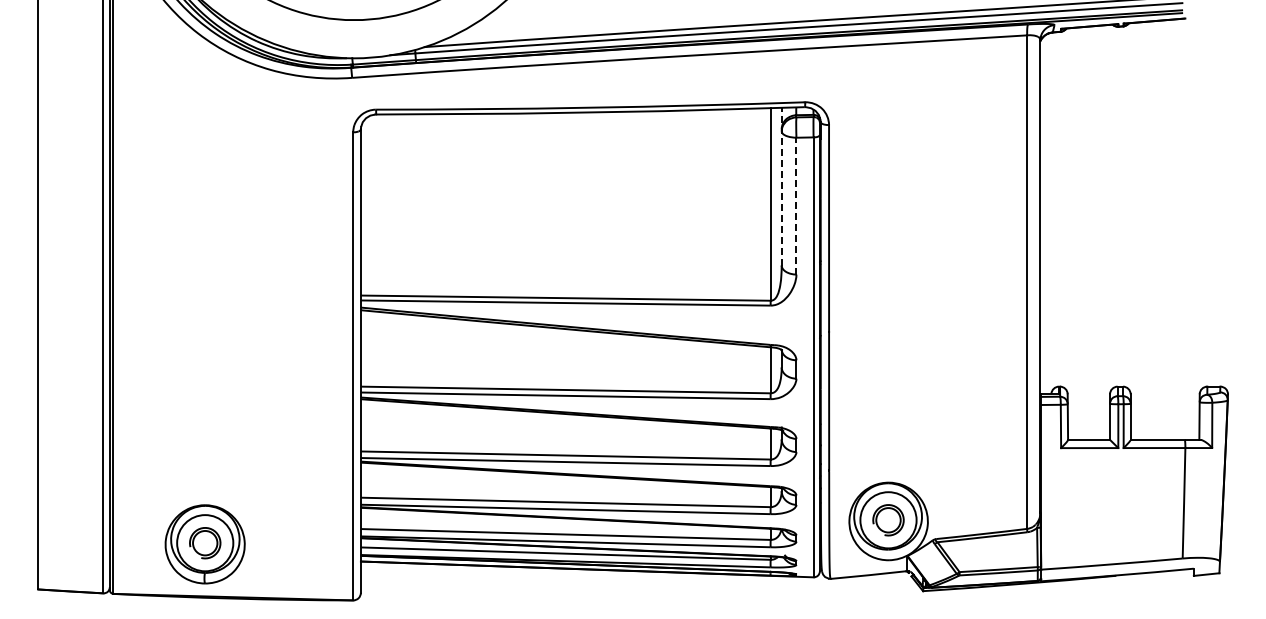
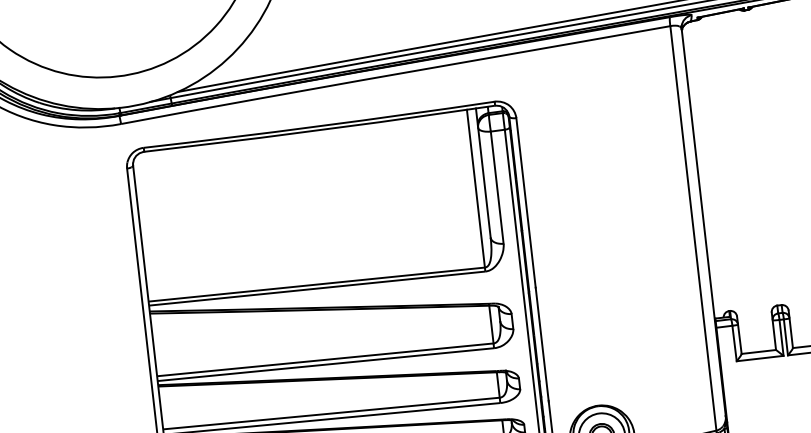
line: (781, 186) -> (483, 172), dashed -> solid
line: (796, 205) -> (497, 187), dashed -> solid

